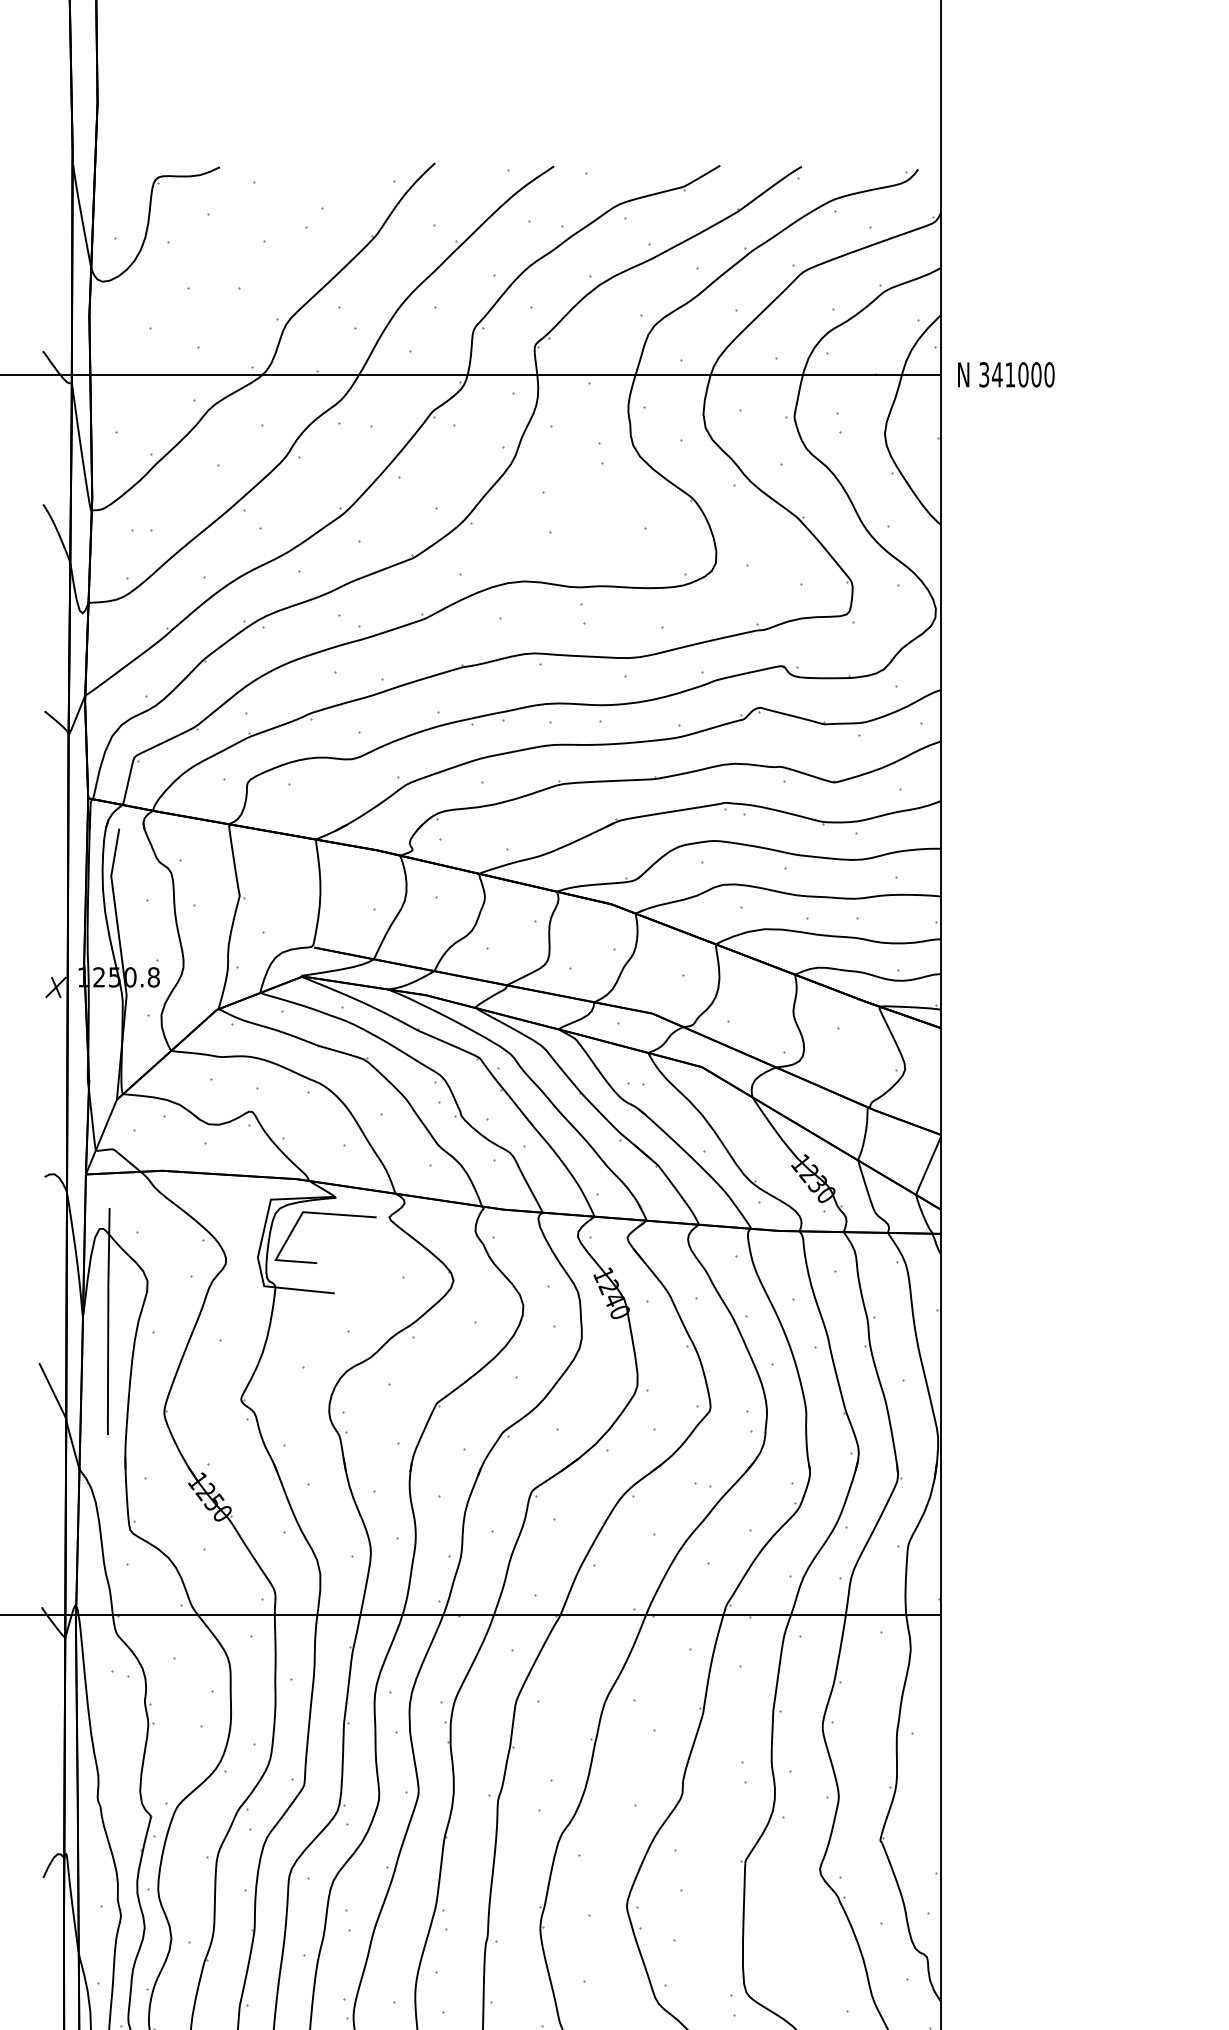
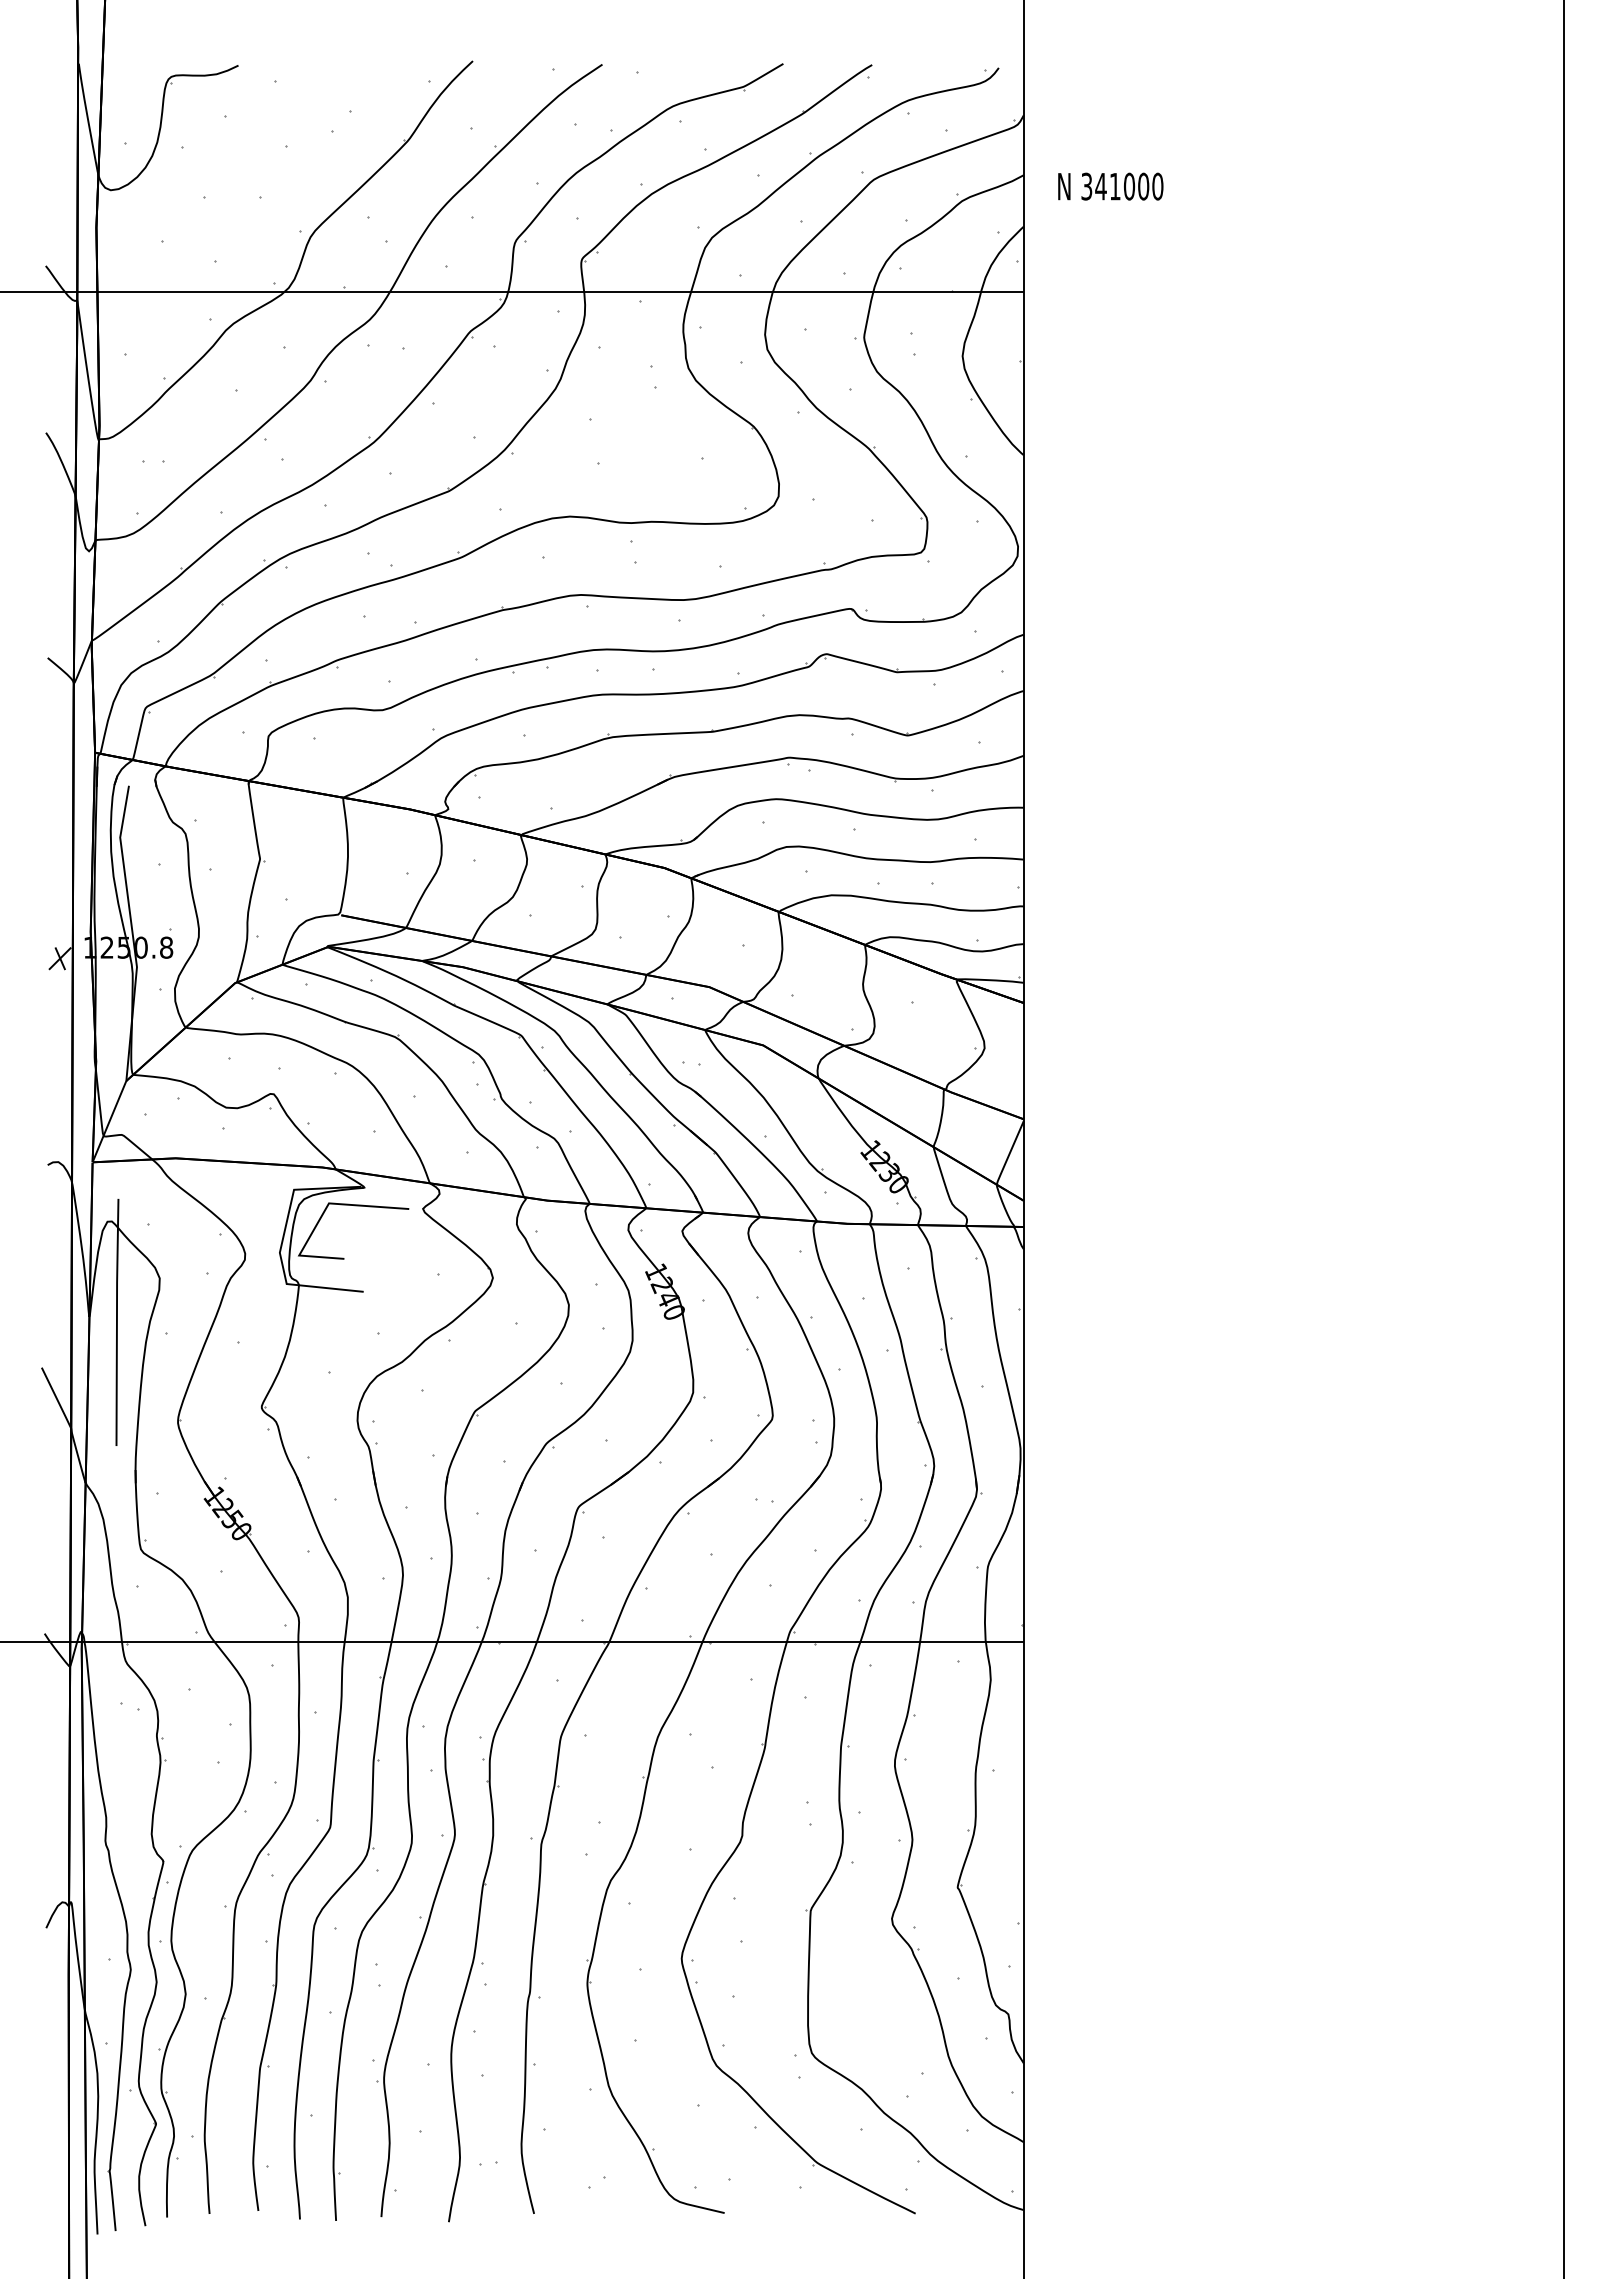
text: (1006, 374) -> (1110, 186), moved

